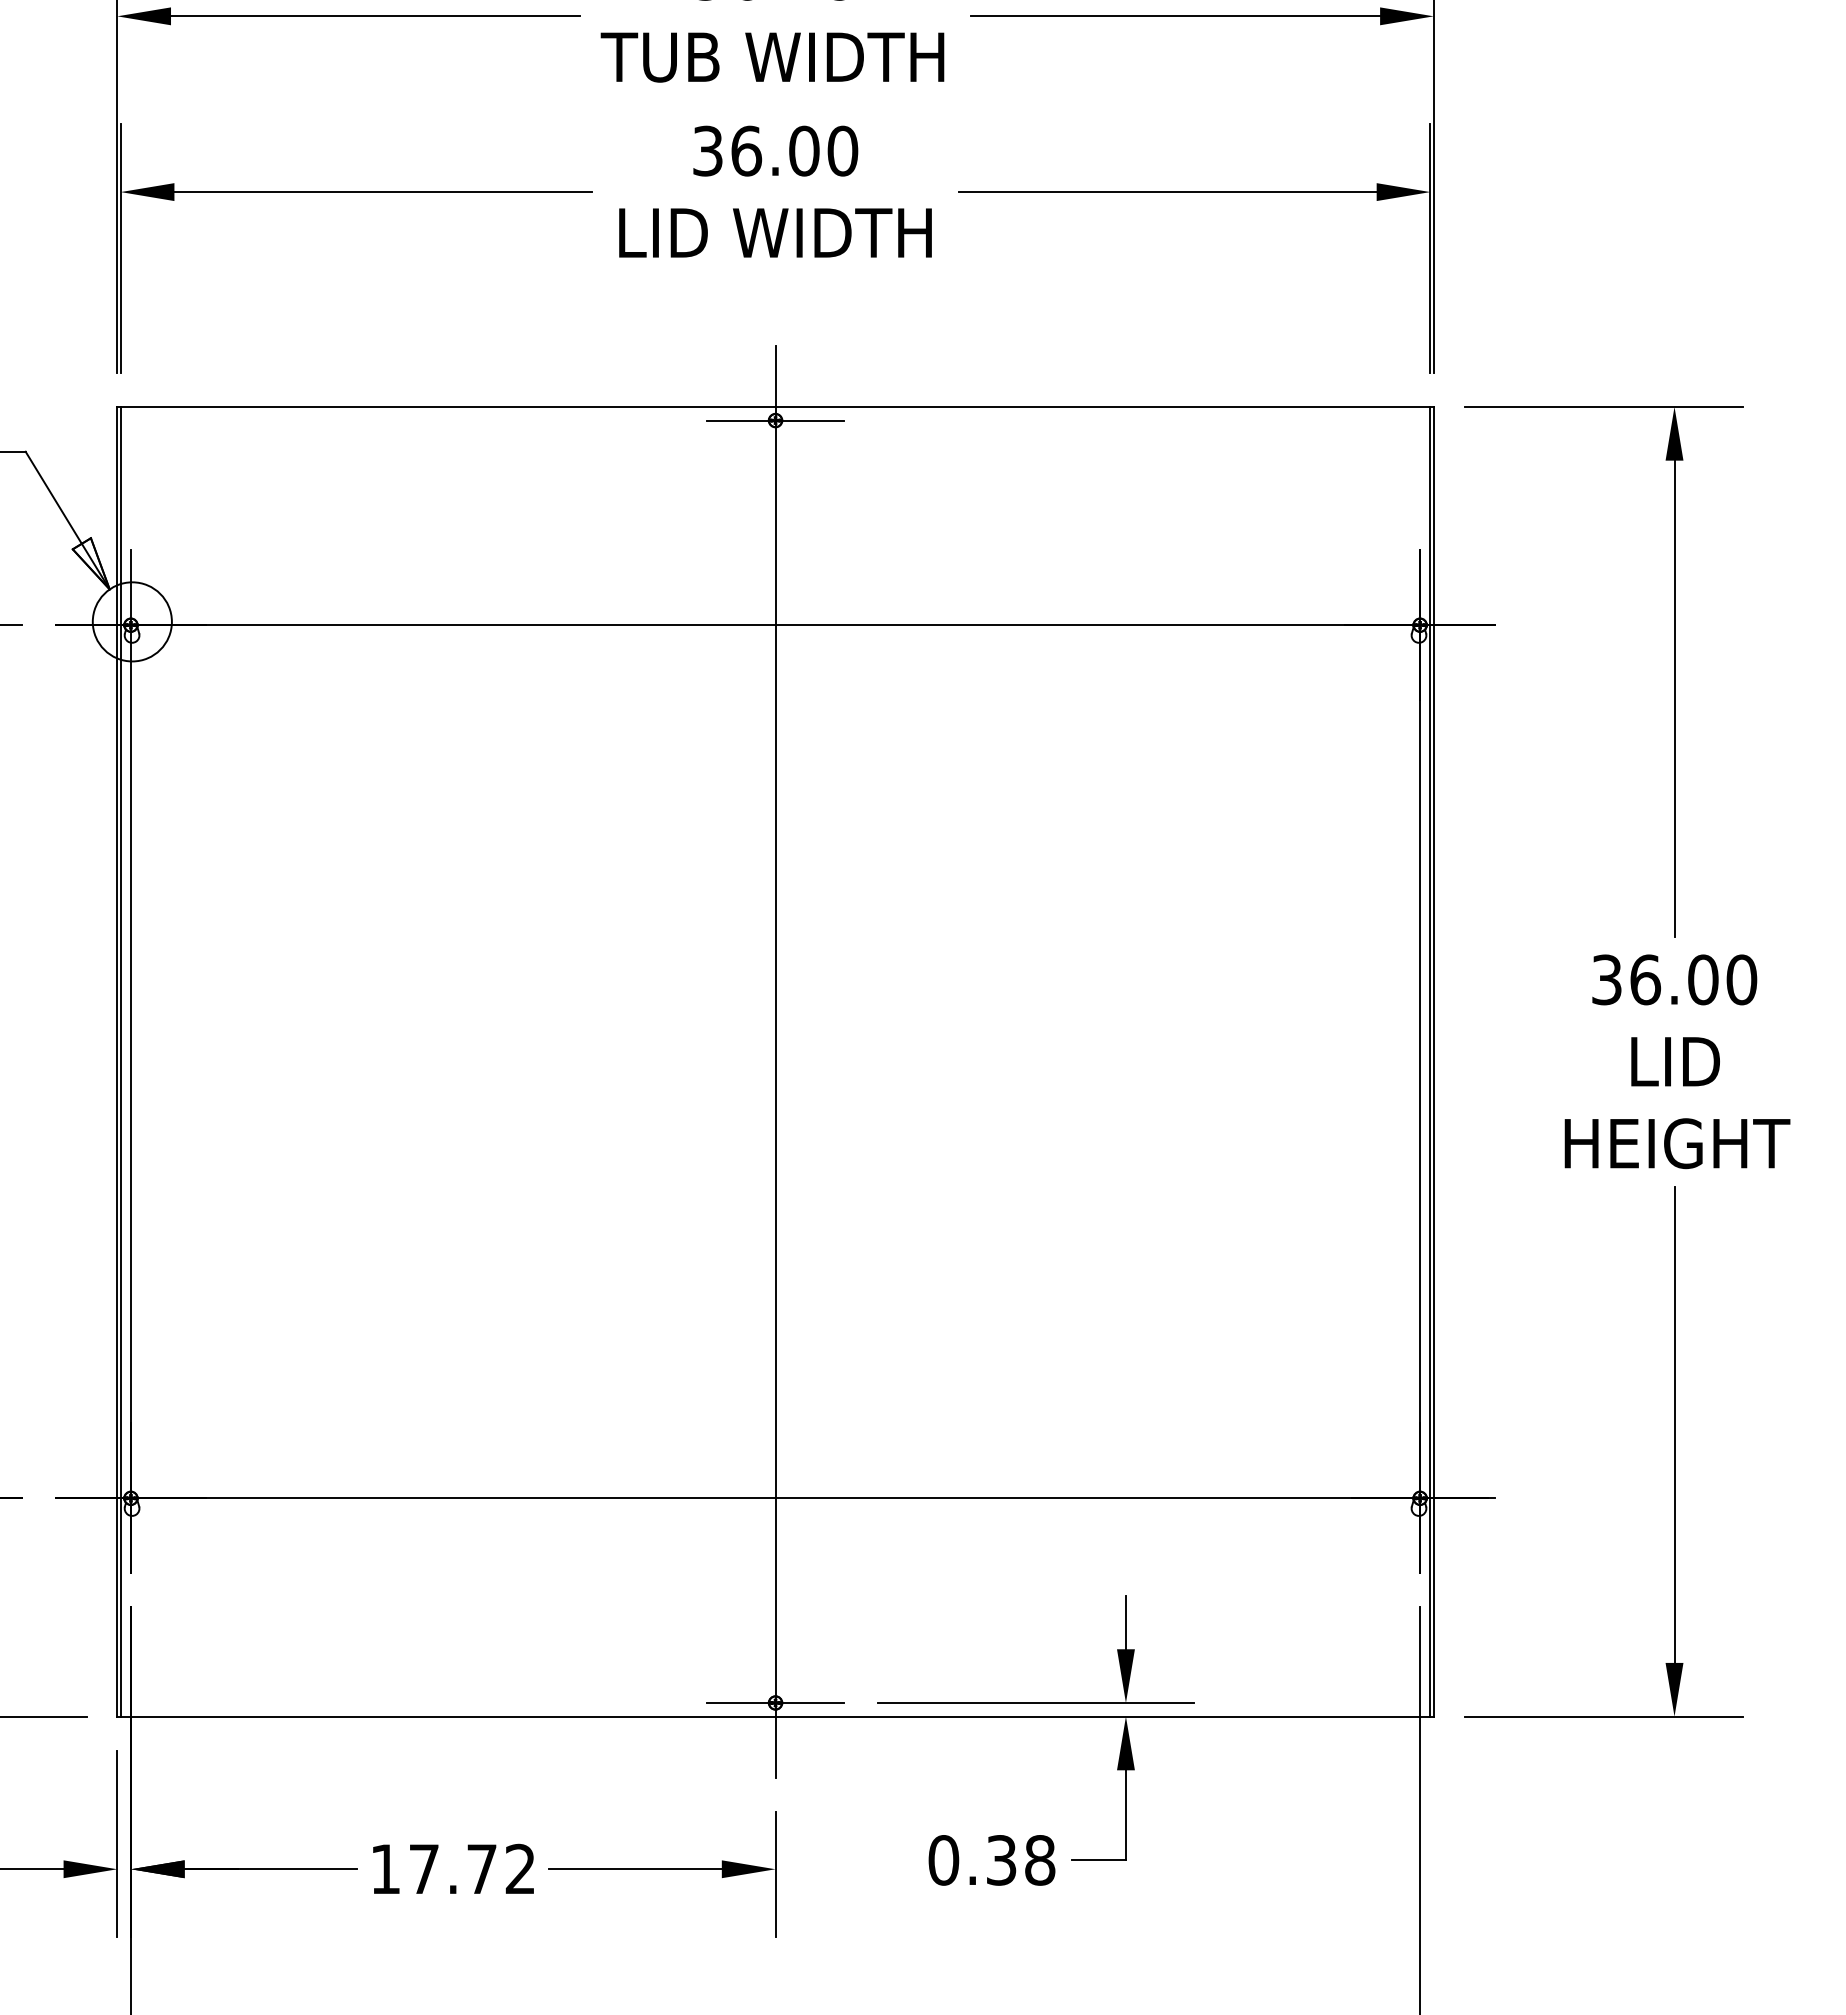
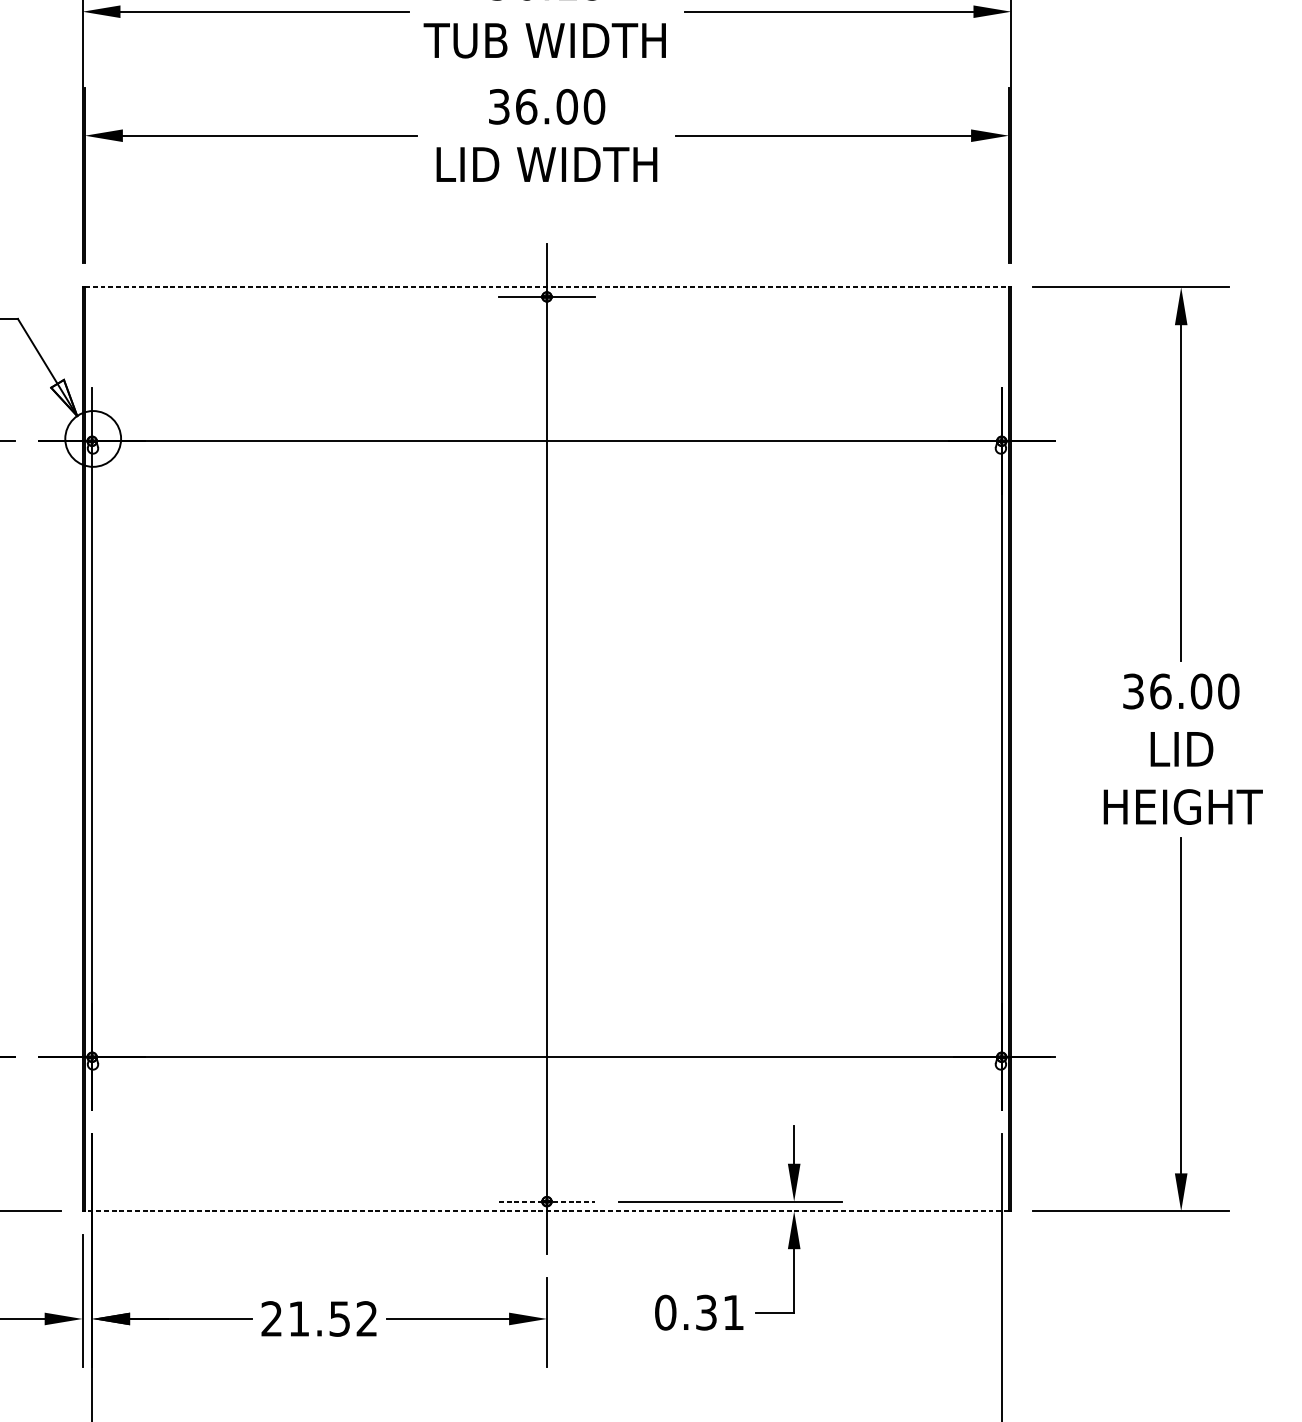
line: (775, 406) -> (546, 286), solid -> dashed
line: (776, 1702) -> (547, 1201), solid -> dashed
line: (775, 1716) -> (546, 1211), solid -> dashed
text: (1040, 1860) -> (733, 1312), 0.38 -> 0.31
text: (433, 1868) -> (305, 1318), 17.72 -> 21.52

